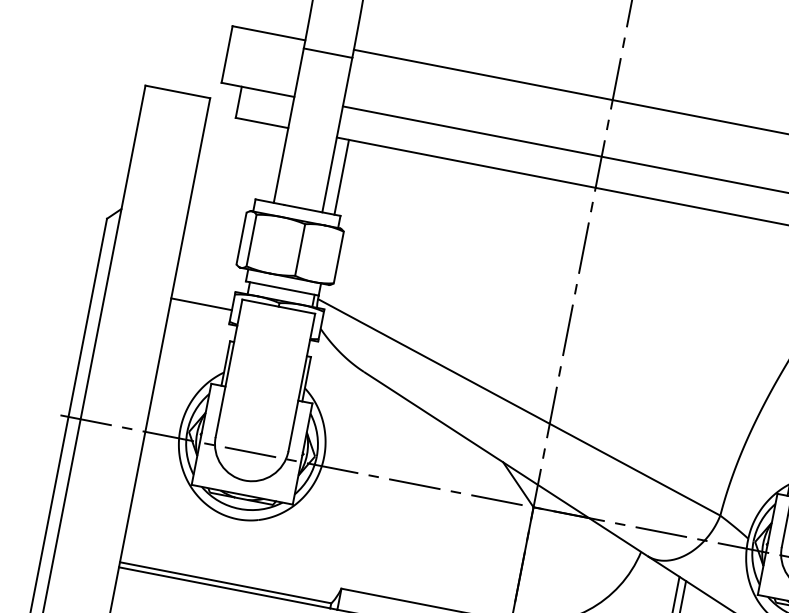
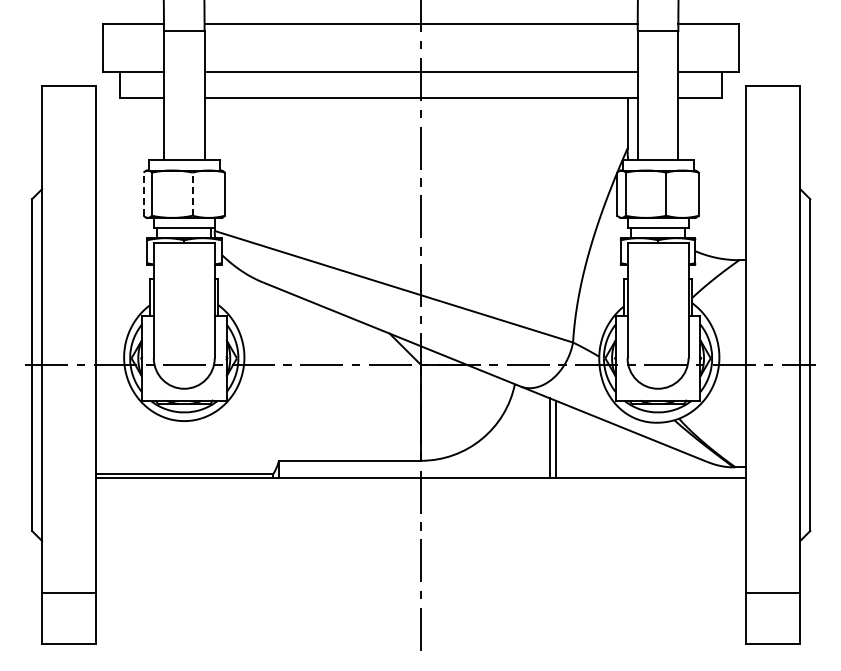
line: (341, 176) -> (214, 128), removed
line: (241, 238) -> (143, 194), solid -> dashed
line: (299, 250) -> (192, 194), solid -> dashed
line: (201, 304) -> (121, 253), removed

